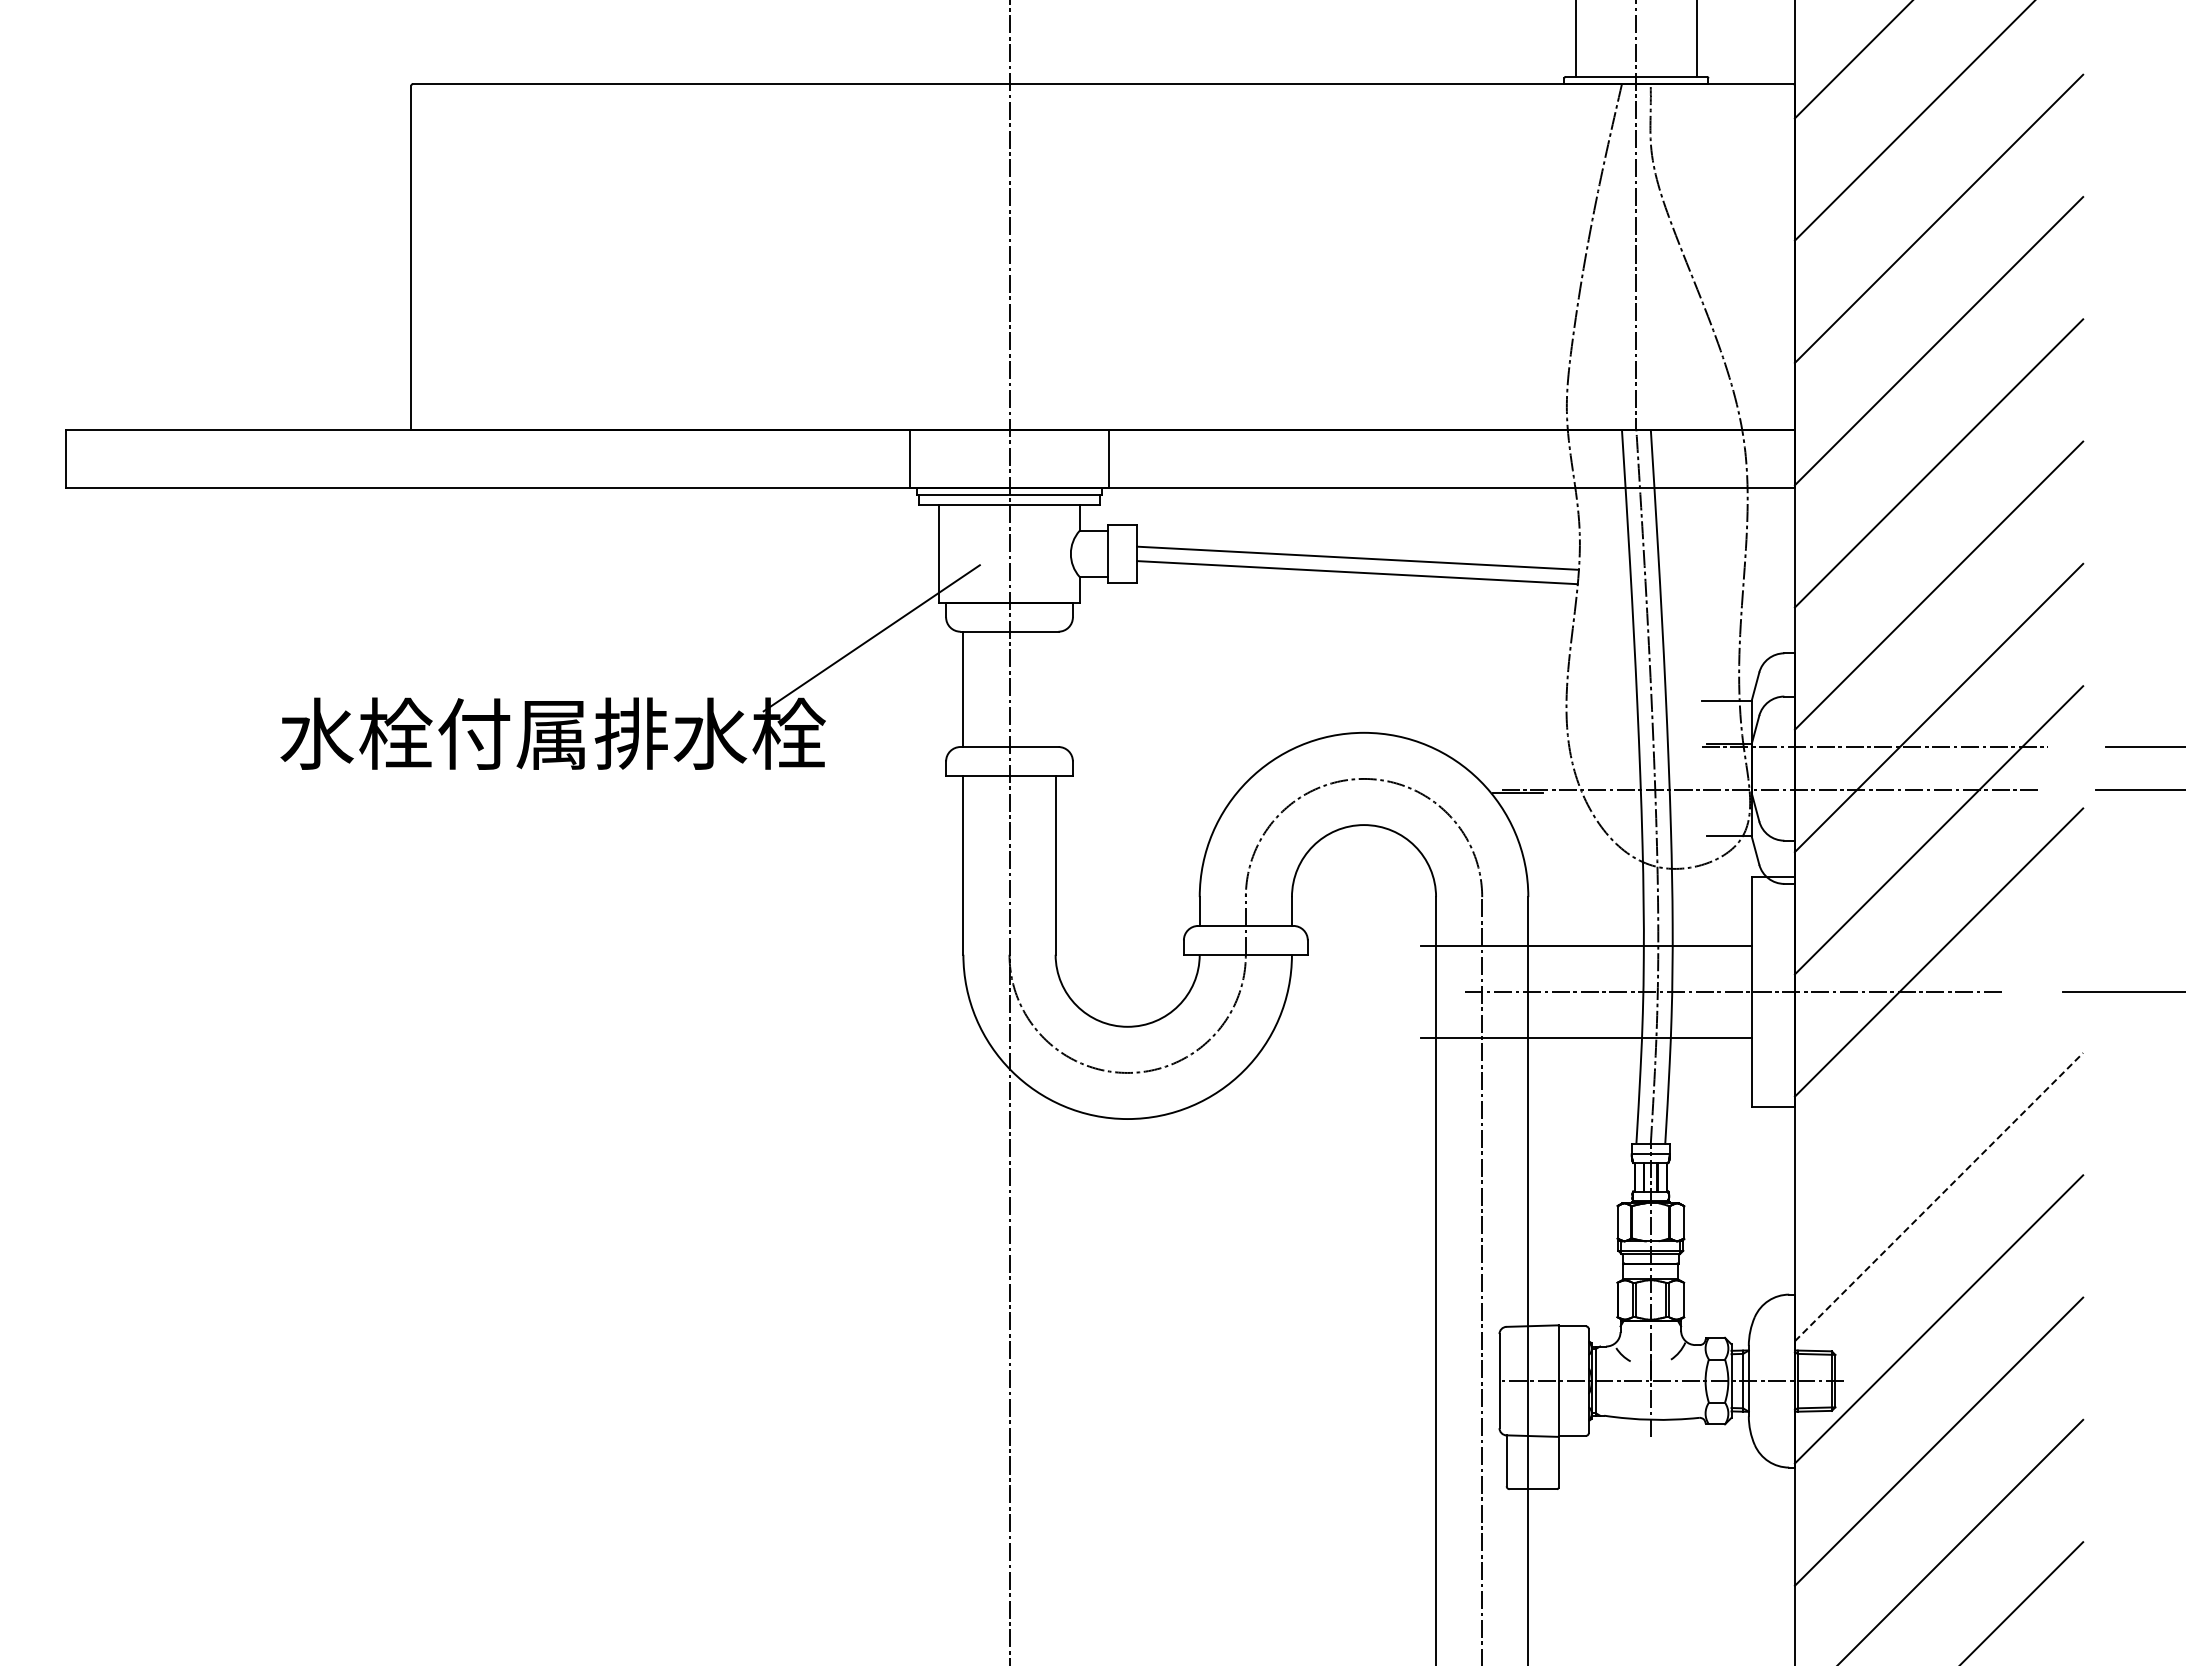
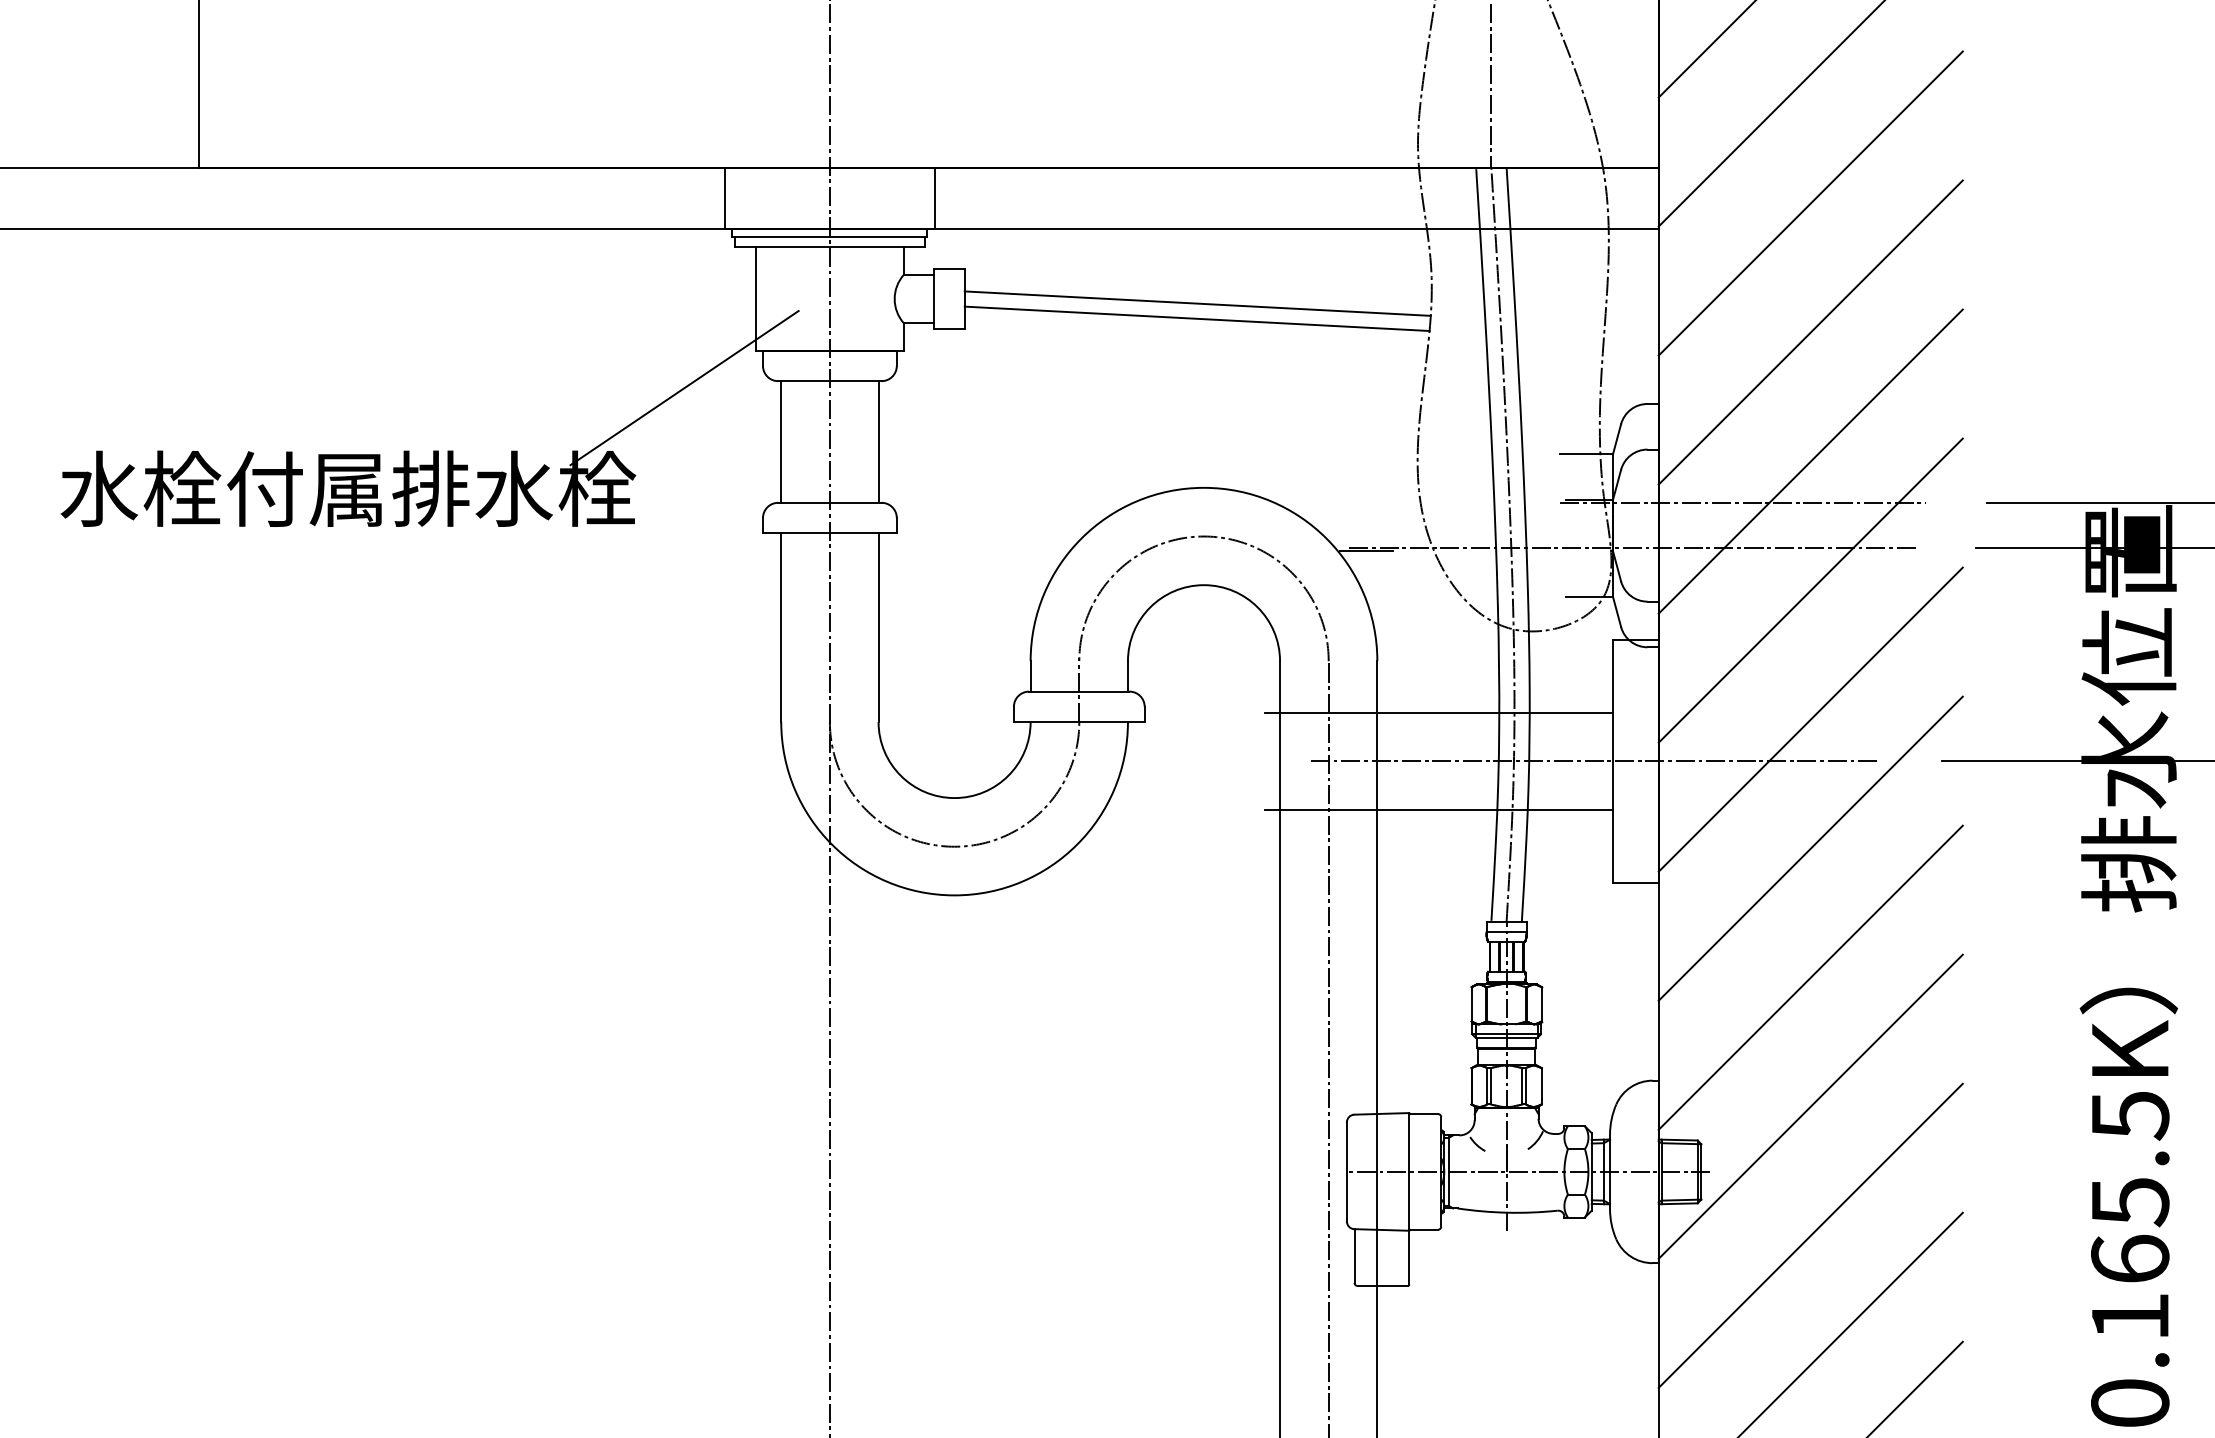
line: (1055, 689) -> (878, 442), added
line: (1938, 1074) -> (1810, 848), added
line: (1939, 1197) -> (1811, 978), dashed -> solid

